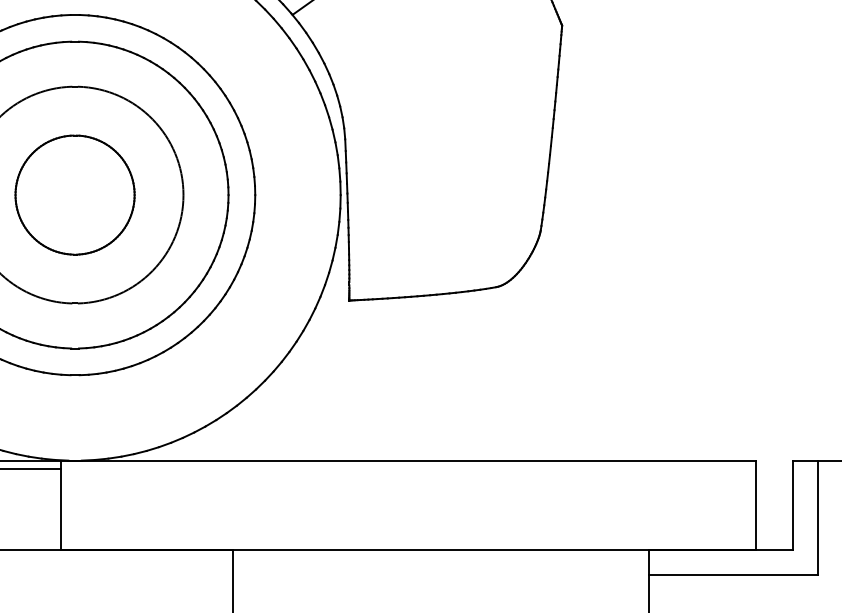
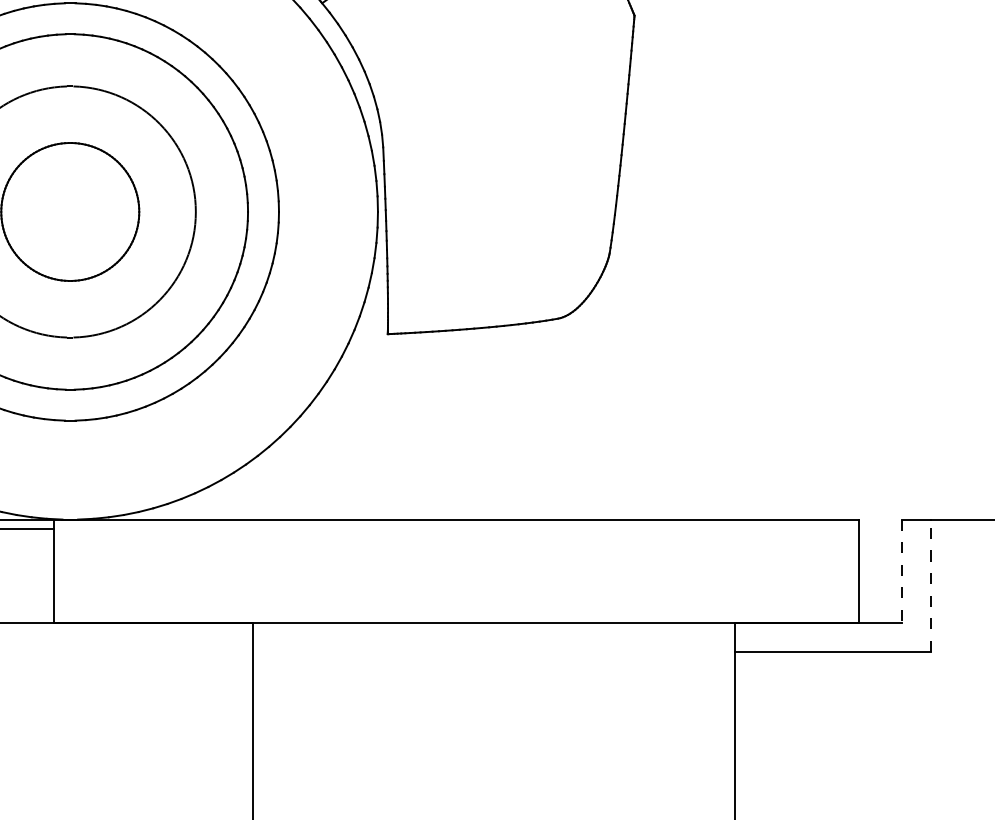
line: (793, 505) -> (902, 571), solid -> dashed
line: (817, 517) -> (930, 585), solid -> dashed

